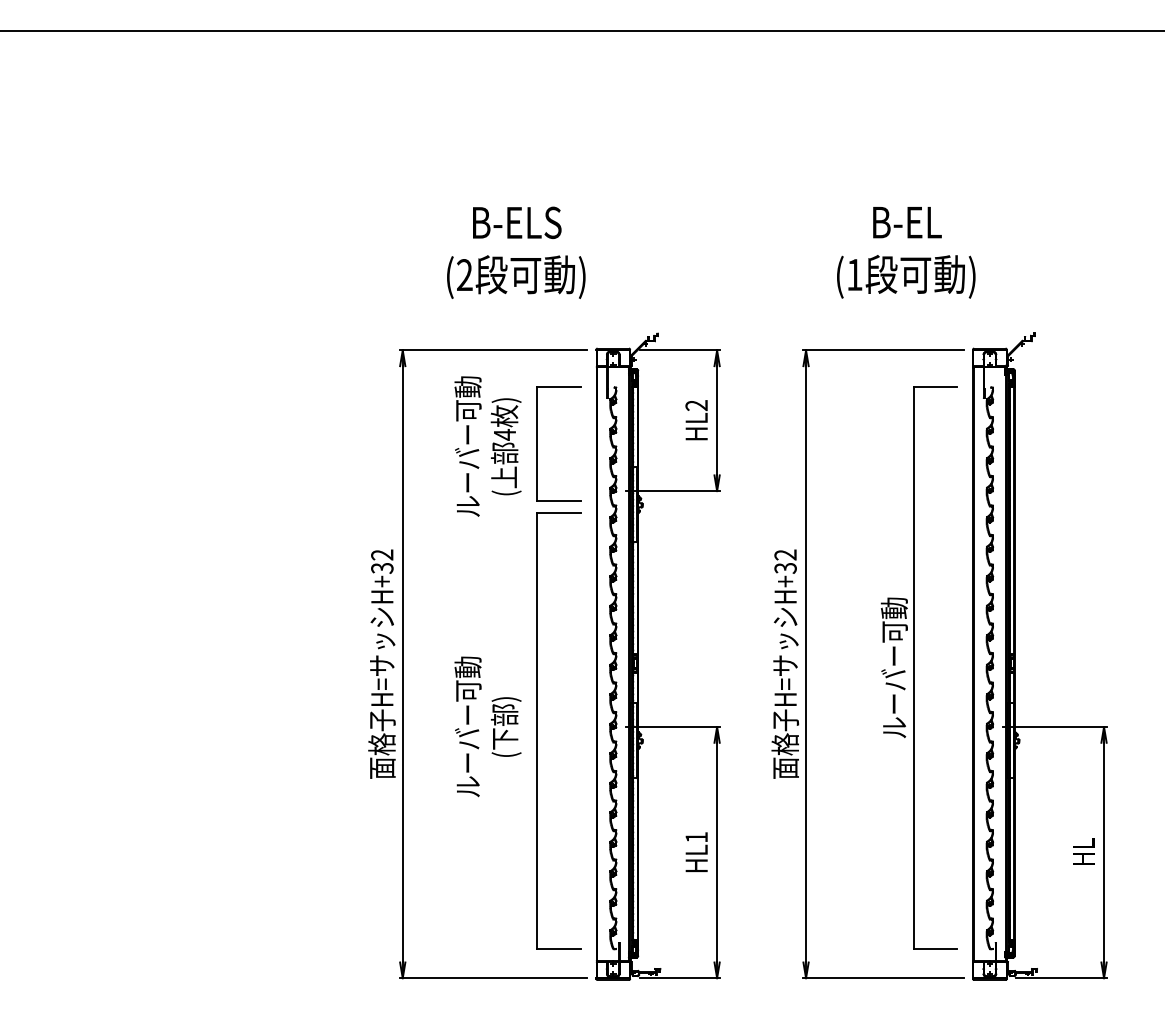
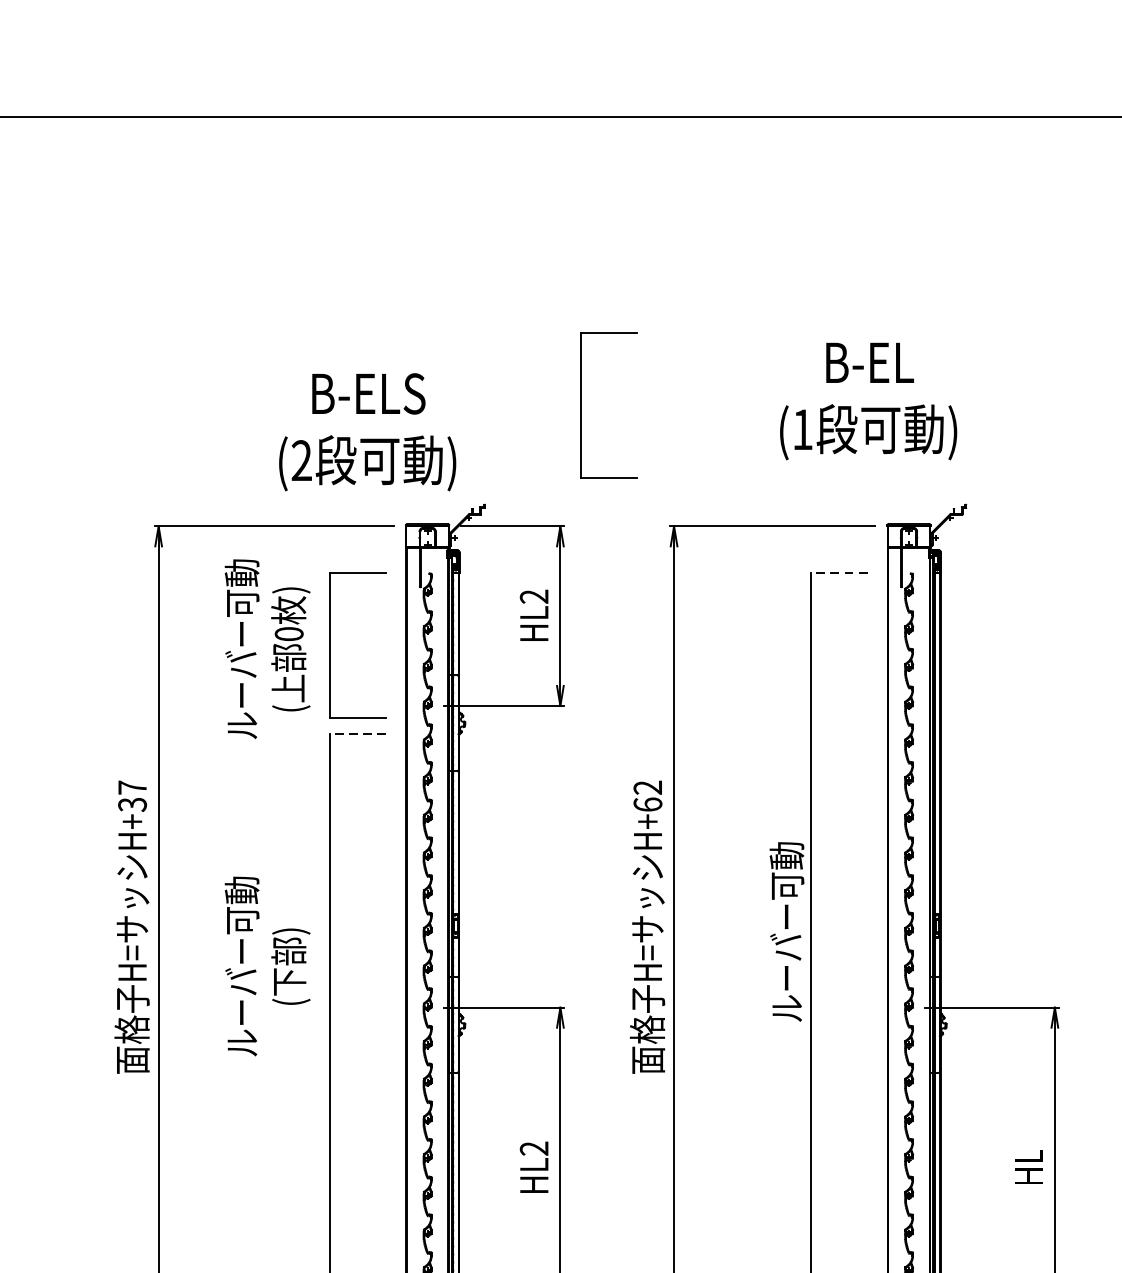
text: (516, 252) -> (367, 431), moved
text: (906, 252) -> (868, 401), moved
part: (733, 255) -> (581, 404), added
line: (935, 387) -> (839, 573), solid -> dashed
text: (504, 434) -> (288, 633), 4 -> 0
line: (558, 513) -> (357, 734), solid -> dashed
text: (382, 554) -> (132, 787), H+32 -> H+37
text: (785, 567) -> (647, 803), H+32 -> H+62
text: (487, 726) -> (266, 965), moved
text: (696, 837) -> (534, 1148), HL1 -> HL2

